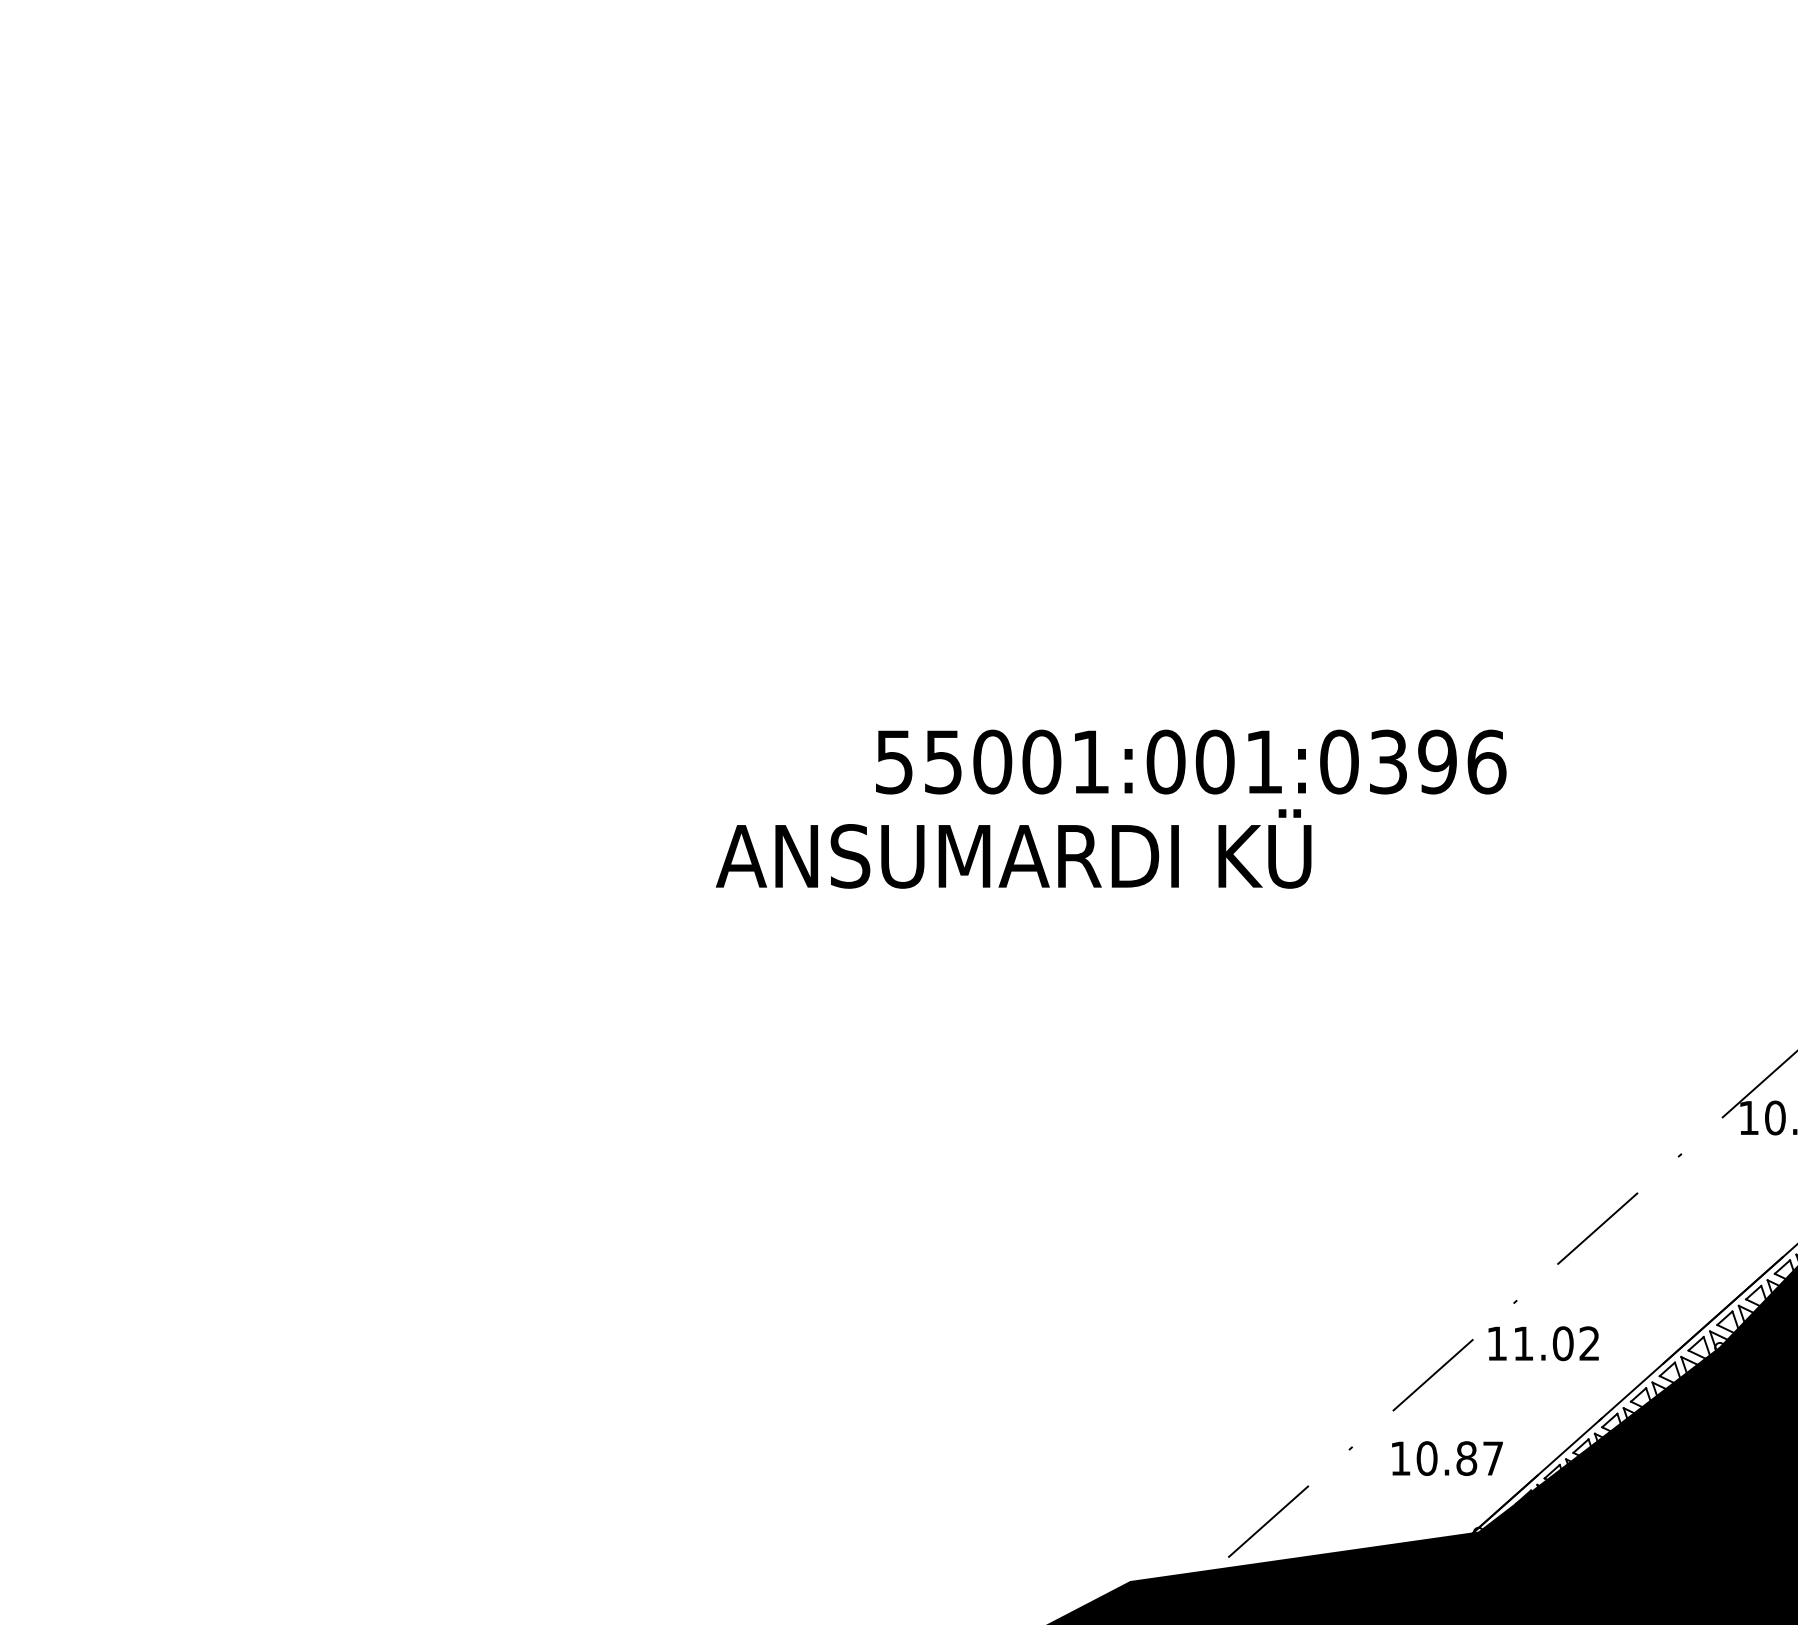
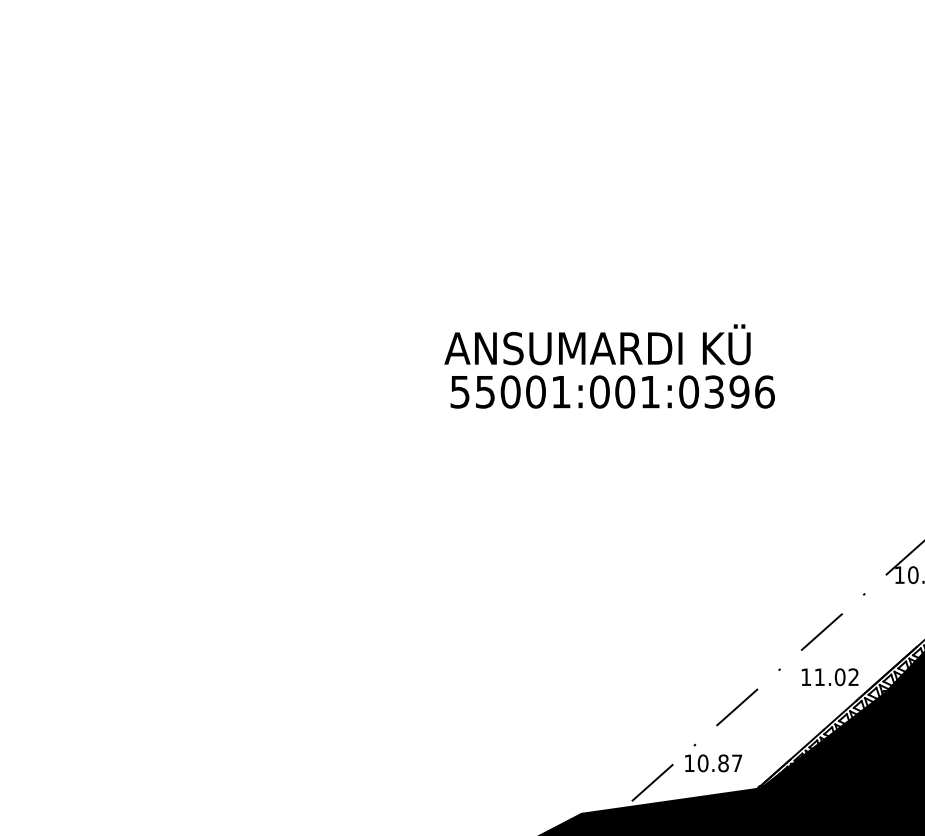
text: (1013, 848) -> (597, 344), moved
text: (1542, 1344) -> (829, 677), moved
text: (1447, 1458) -> (713, 763), moved

